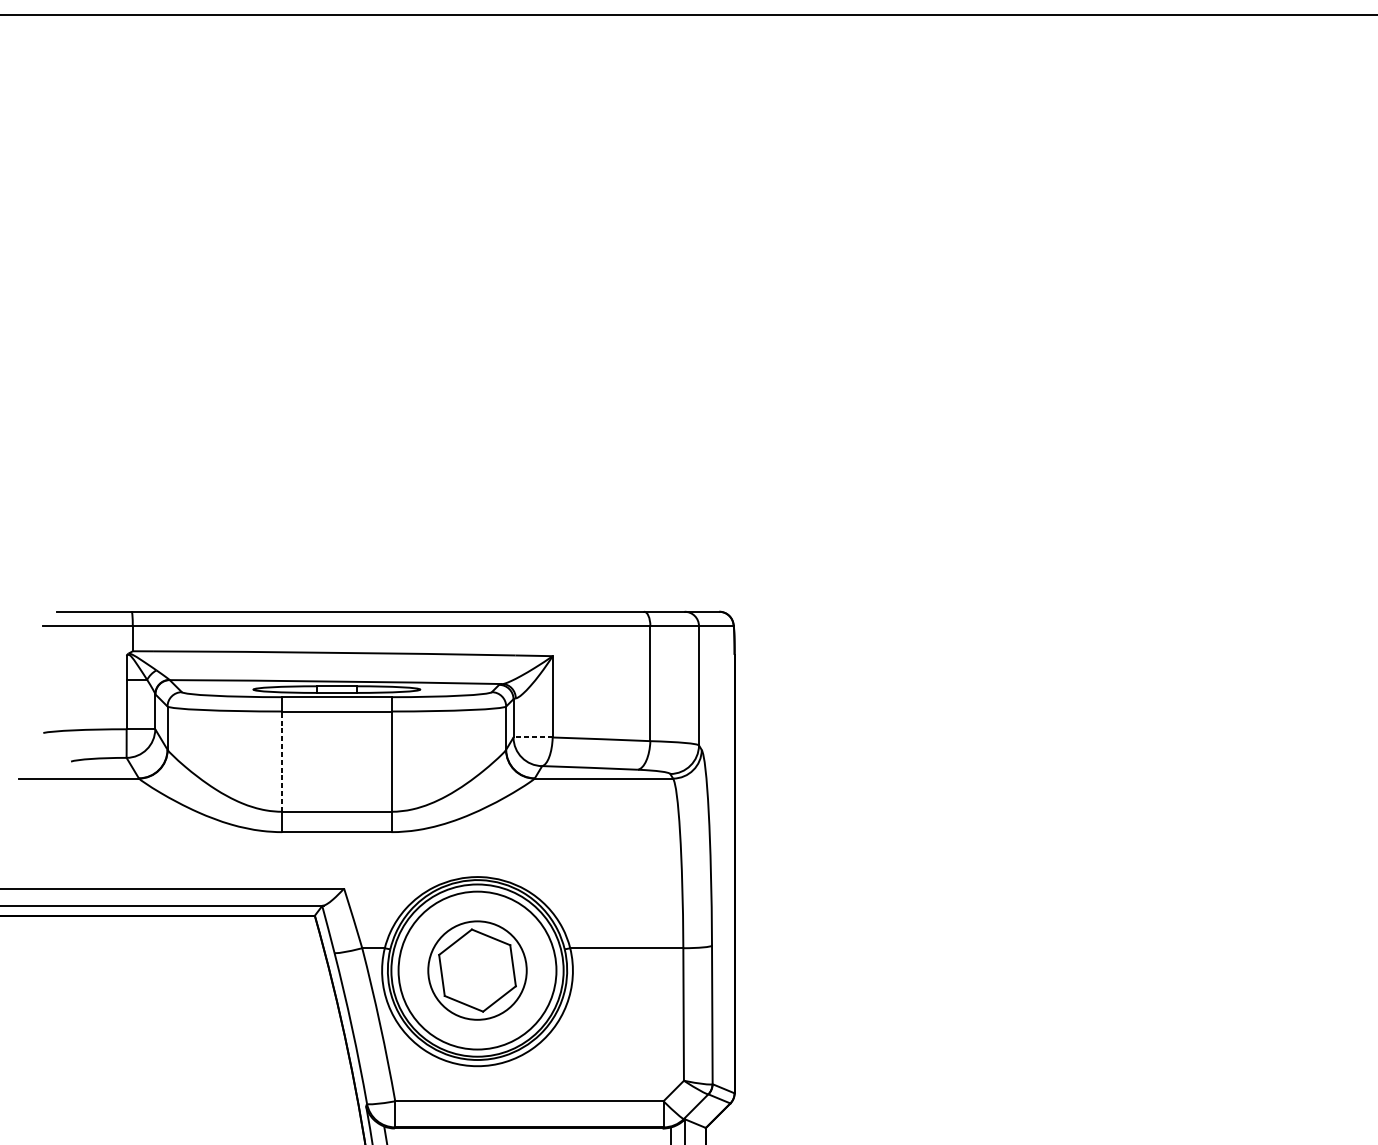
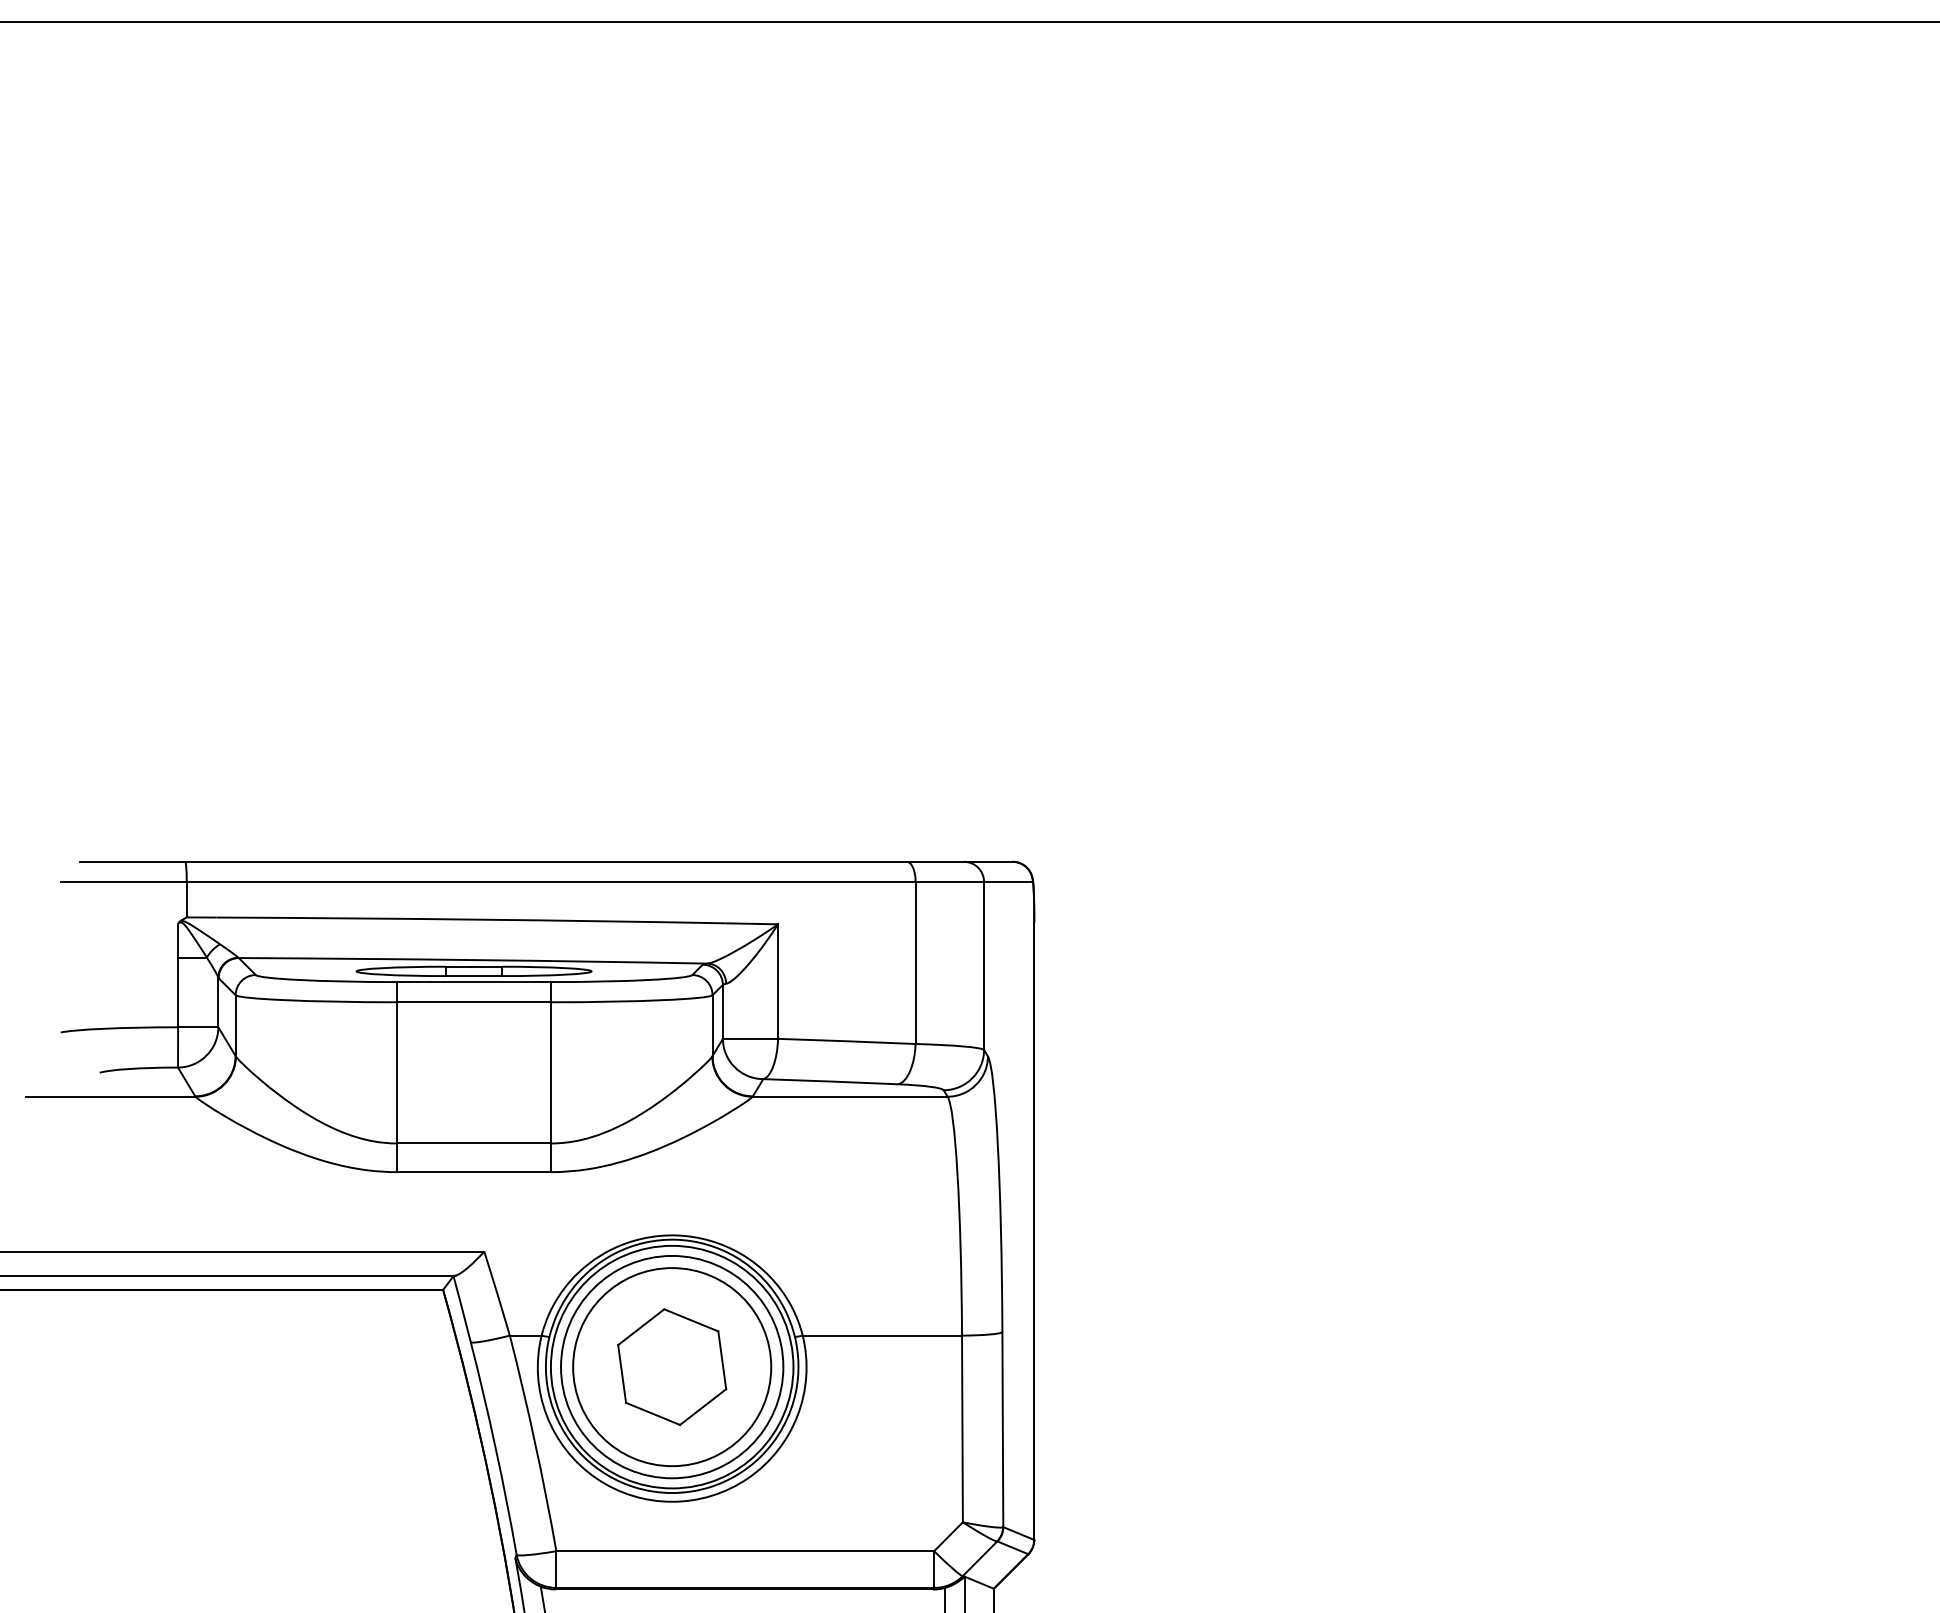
line: (533, 737) -> (750, 1038), dashed -> solid
line: (282, 761) -> (397, 1072), dashed -> solid
circle: (477, 970) -> (672, 1367), size x1.43

